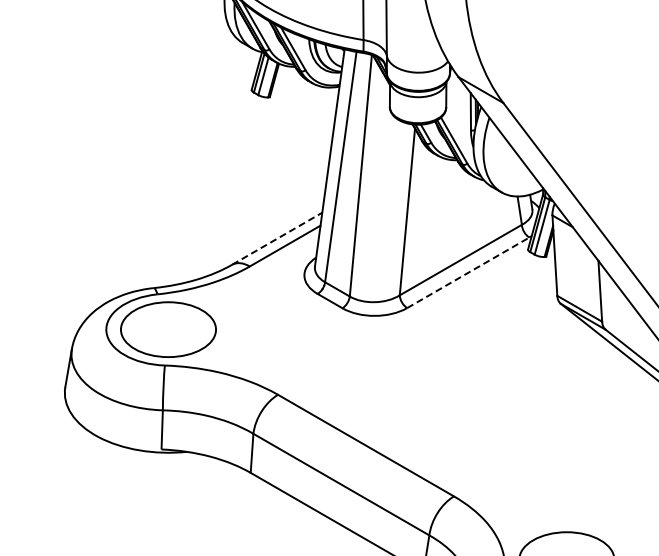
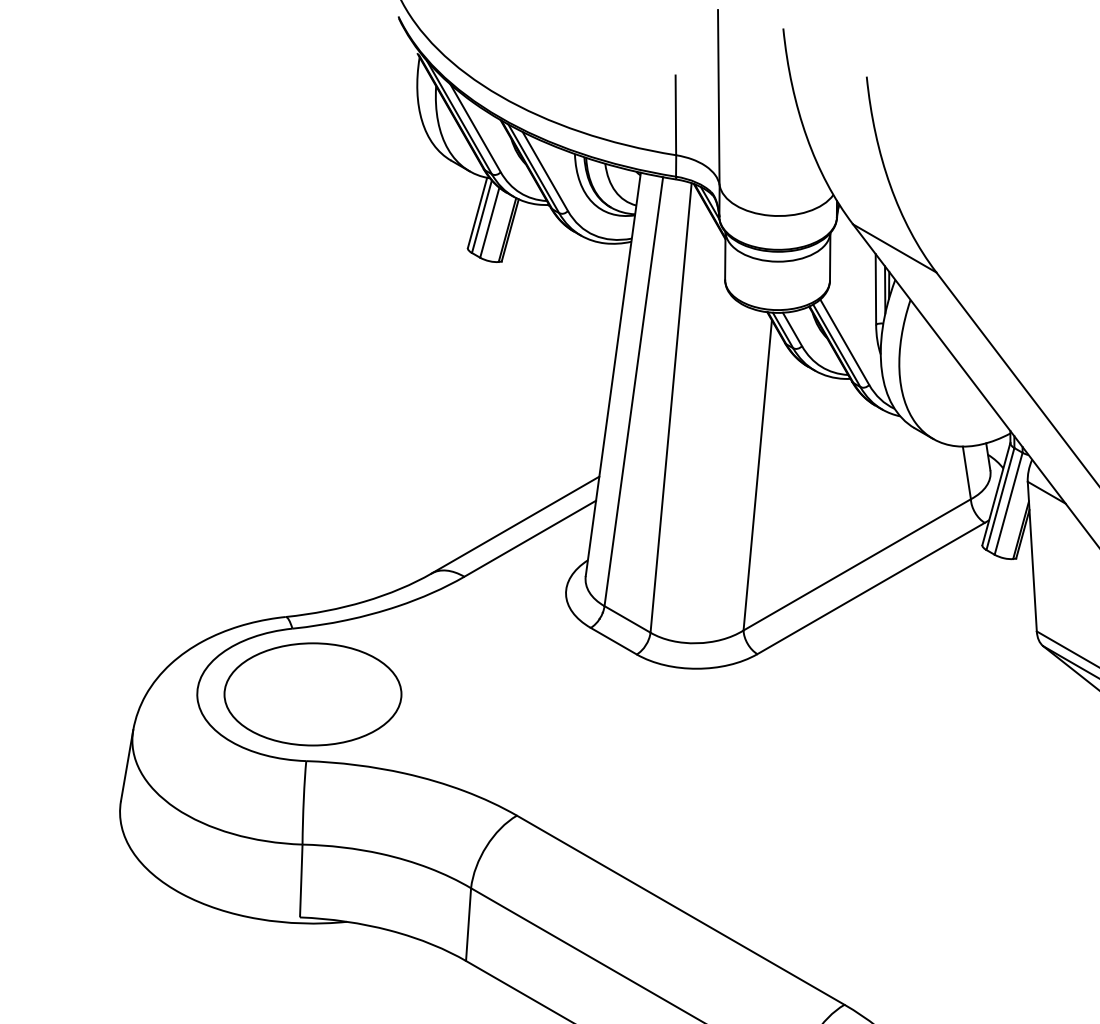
line: (277, 238) -> (515, 524), dashed -> solid
line: (468, 272) -> (871, 587), dashed -> solid

